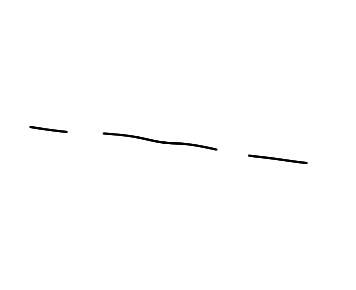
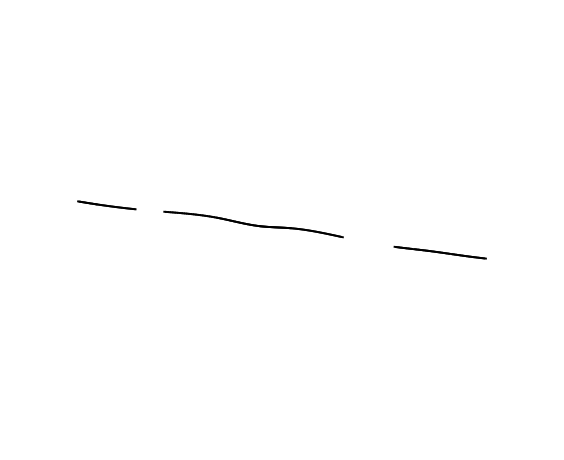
line: (48, 129) -> (106, 205), moved

